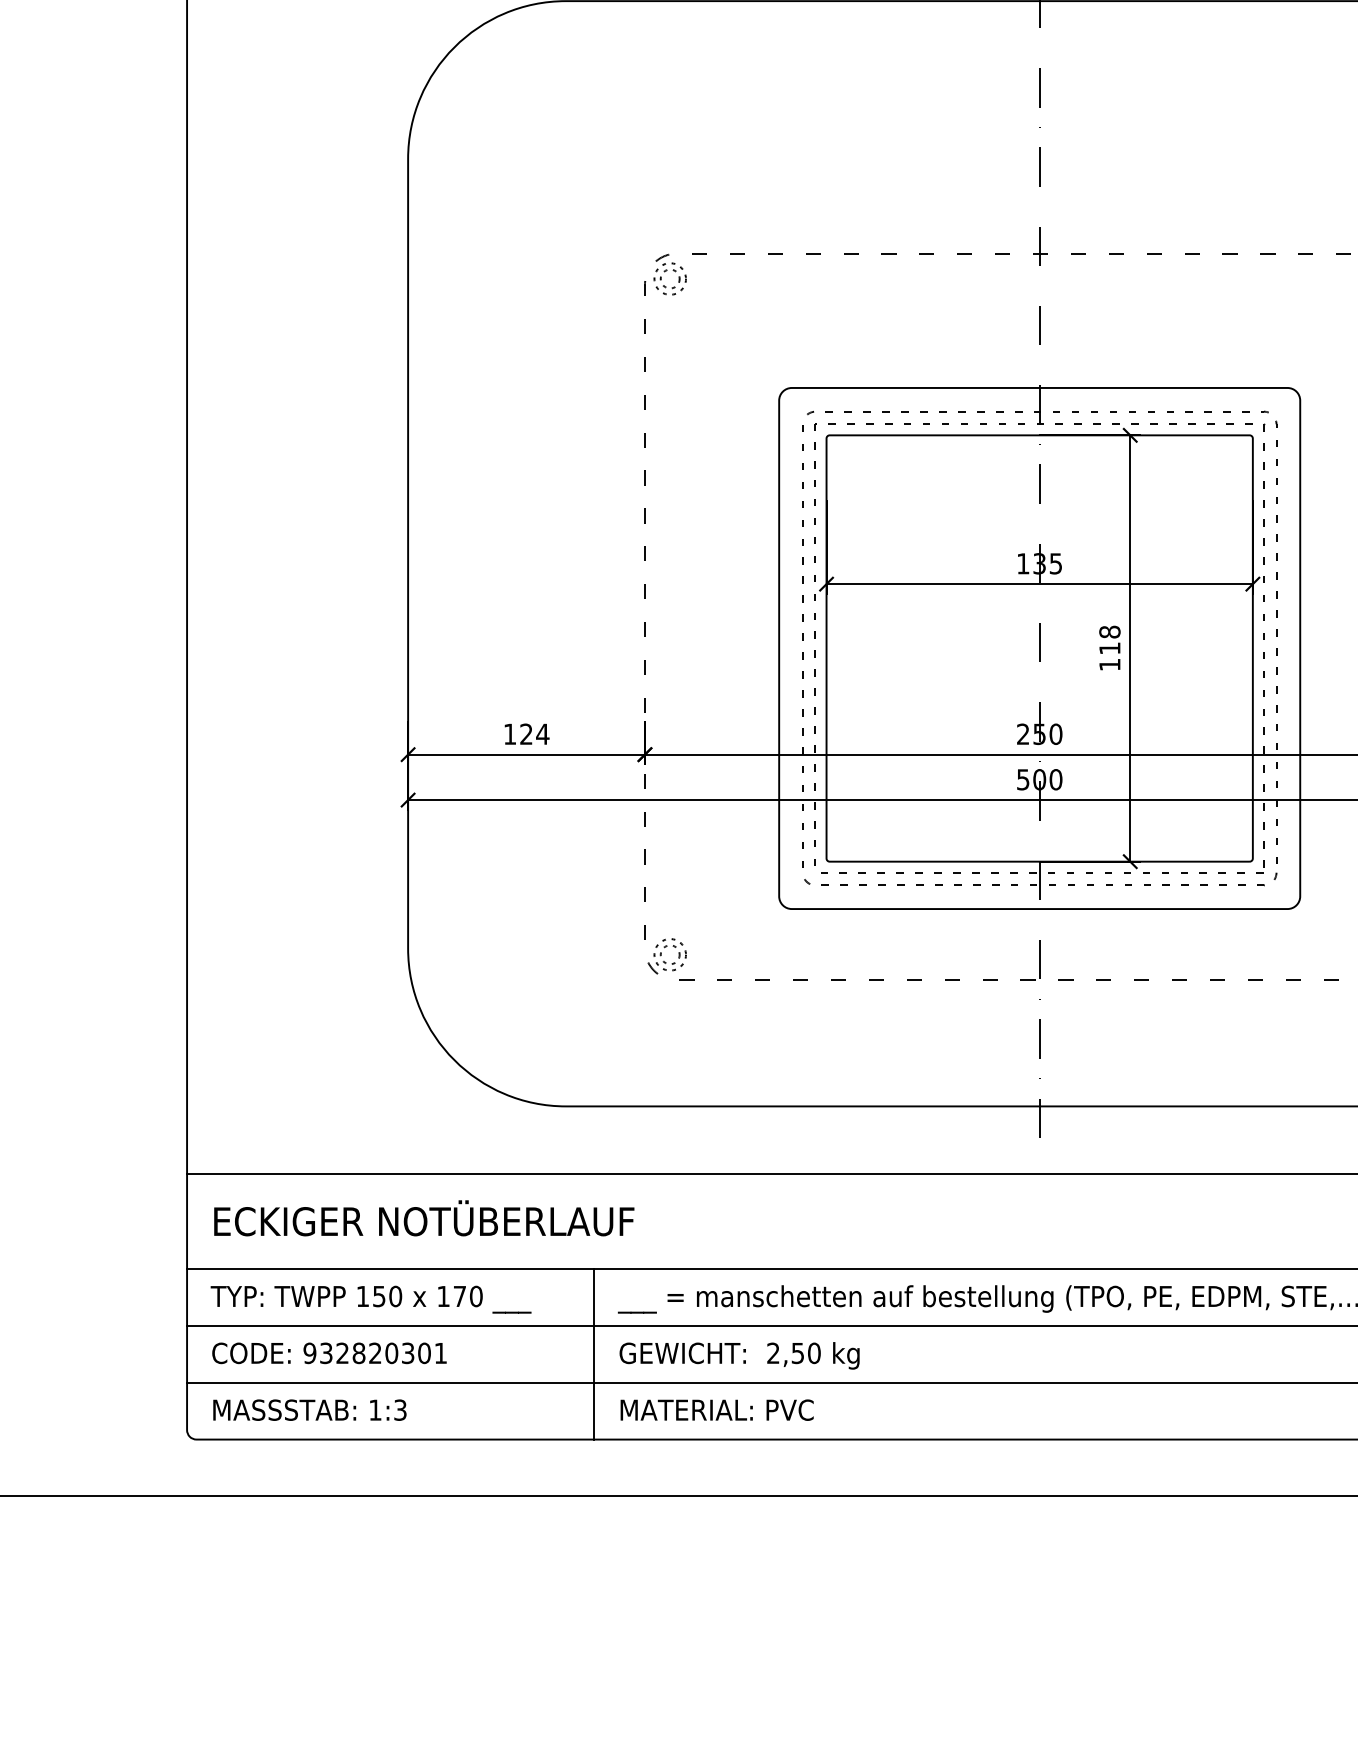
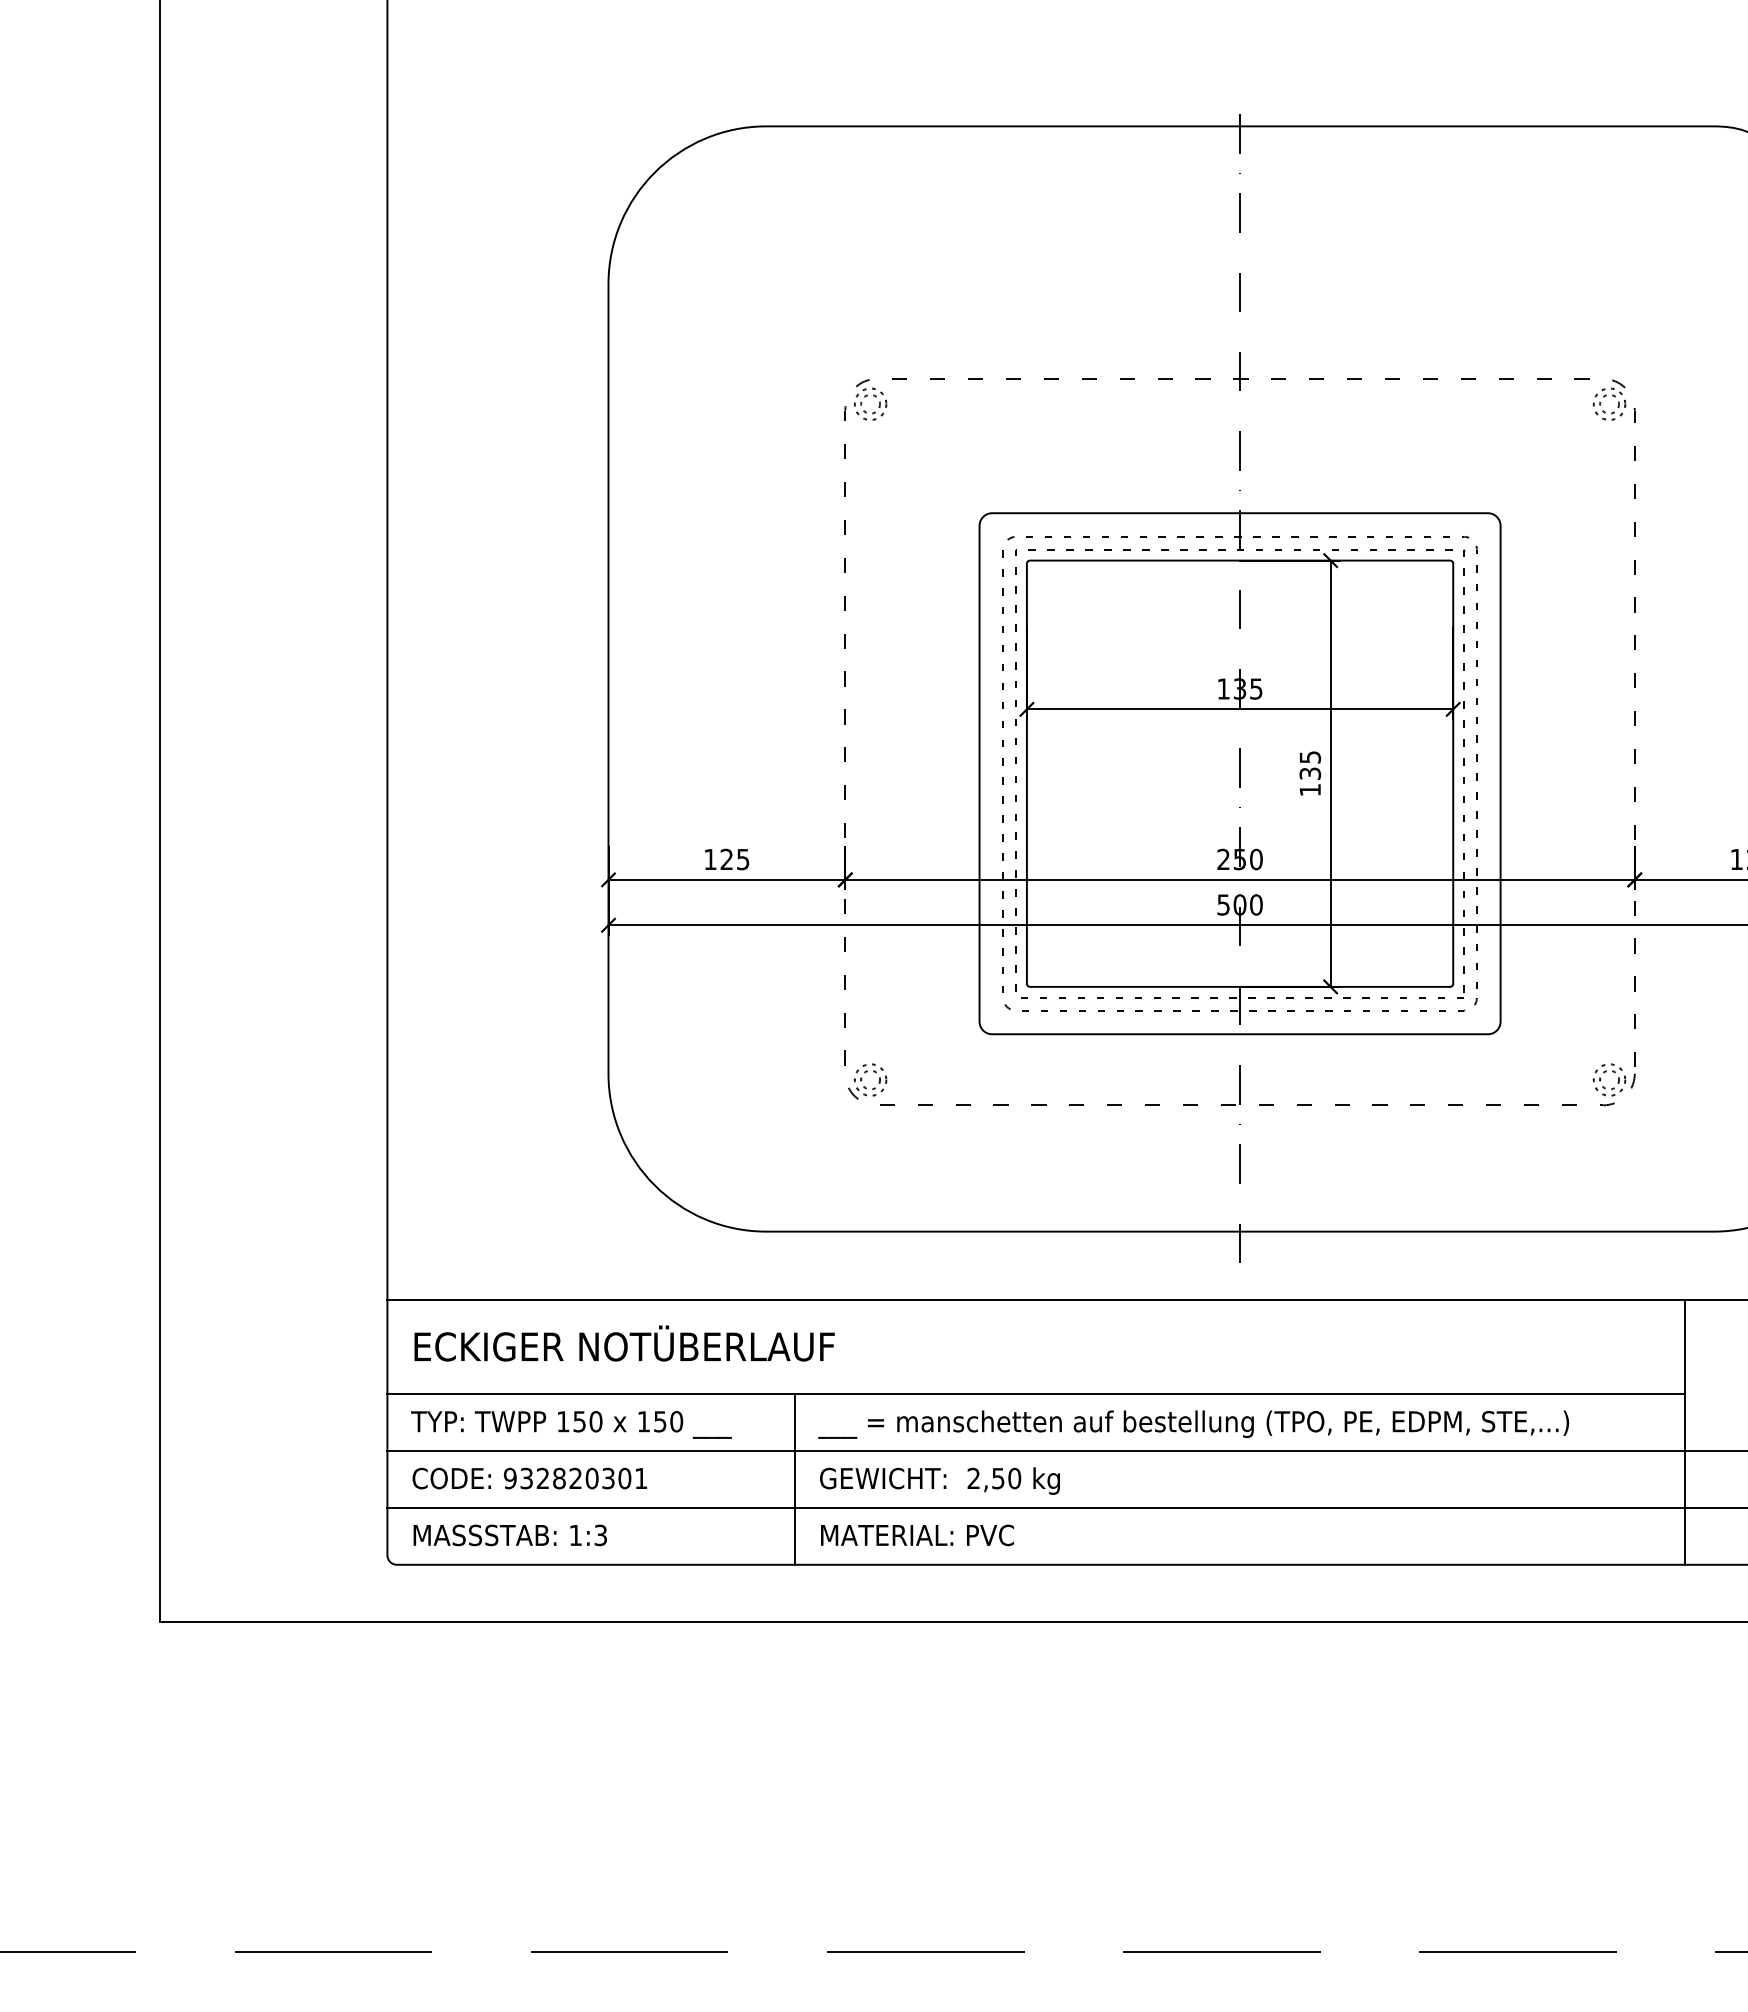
text: (1109, 640) -> (1309, 765), 118 -> 135
text: (542, 734) -> (742, 859), 124 -> 125
text: (460, 1296) -> (660, 1421), 170 -> 150

